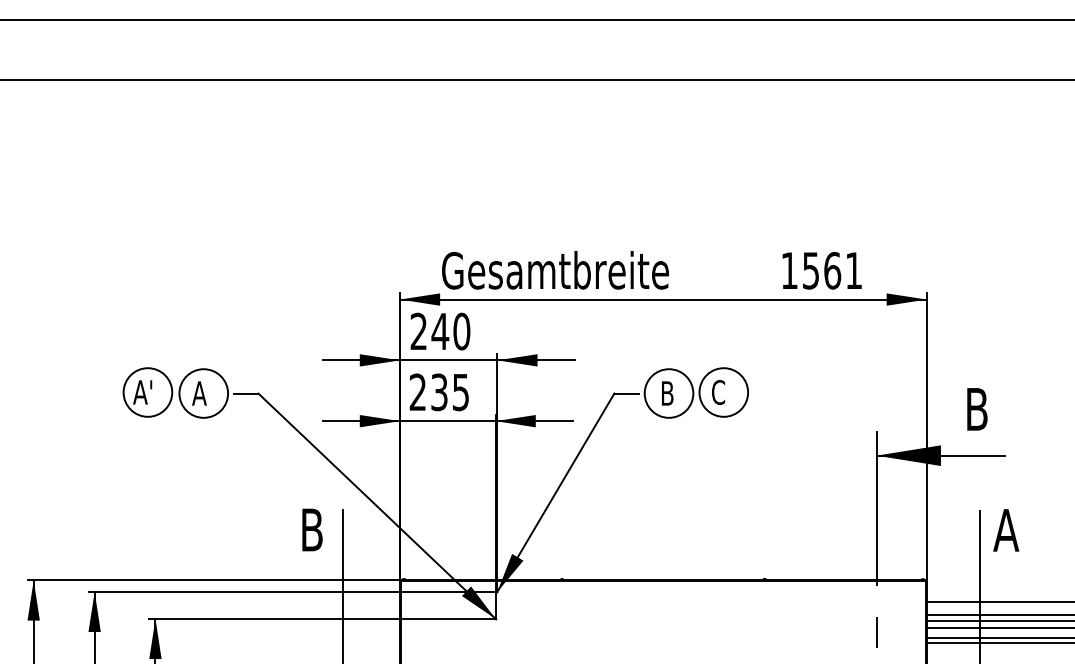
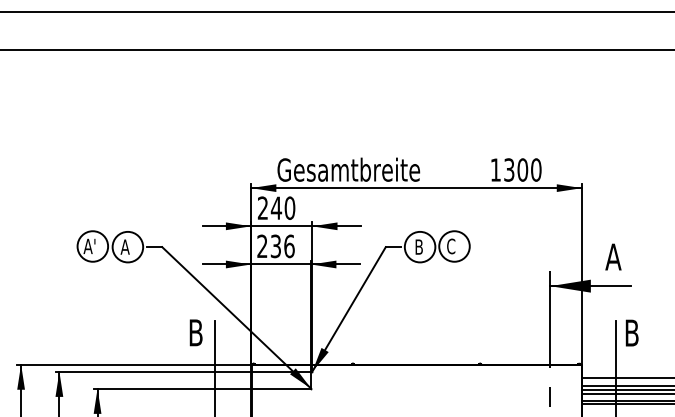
text: (832, 269) -> (522, 169), 1561 -> 1300
text: (461, 392) -> (289, 246), 235 -> 236
text: (976, 408) -> (613, 256), B -> A
text: (1005, 529) -> (631, 332), A -> B

